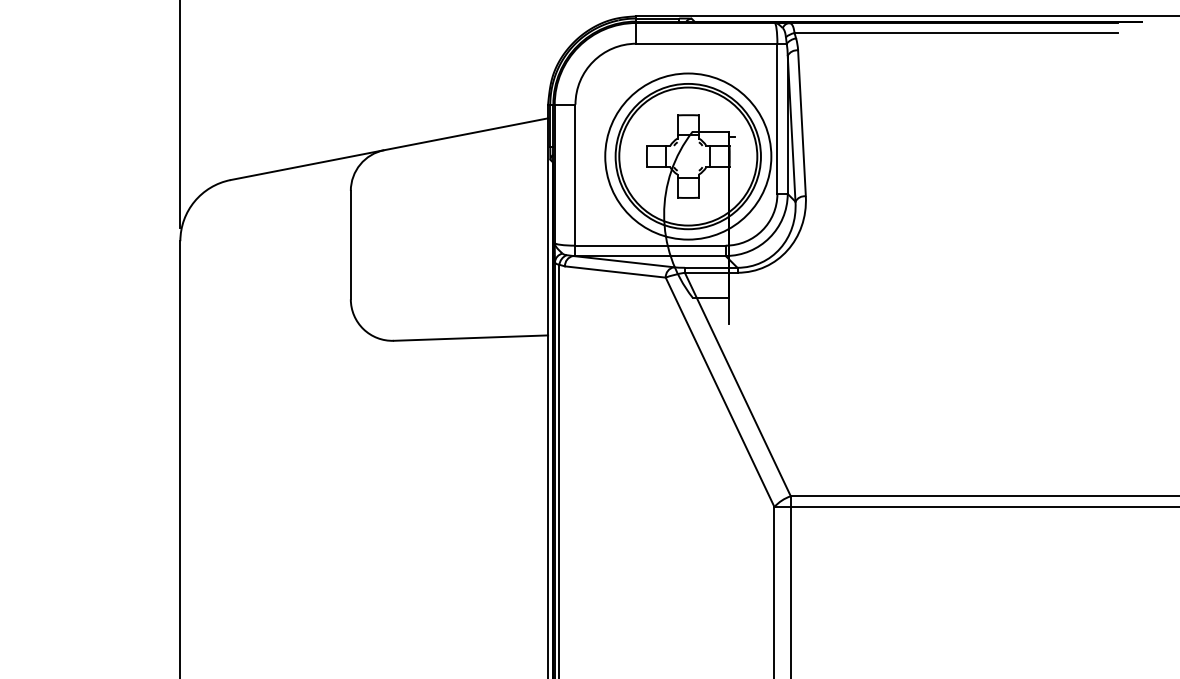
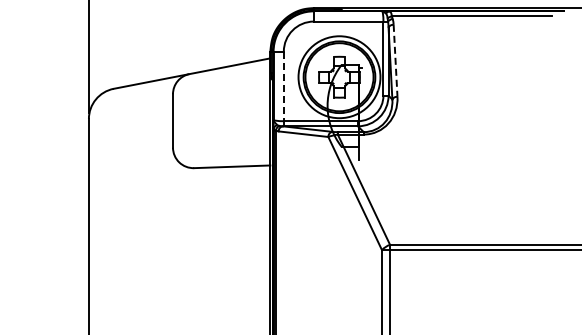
line: (801, 124) -> (395, 61), solid -> dashed
line: (574, 175) -> (283, 86), solid -> dashed

